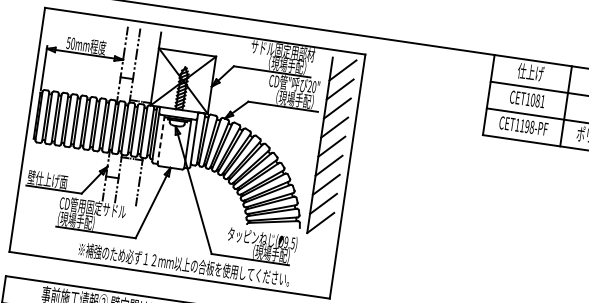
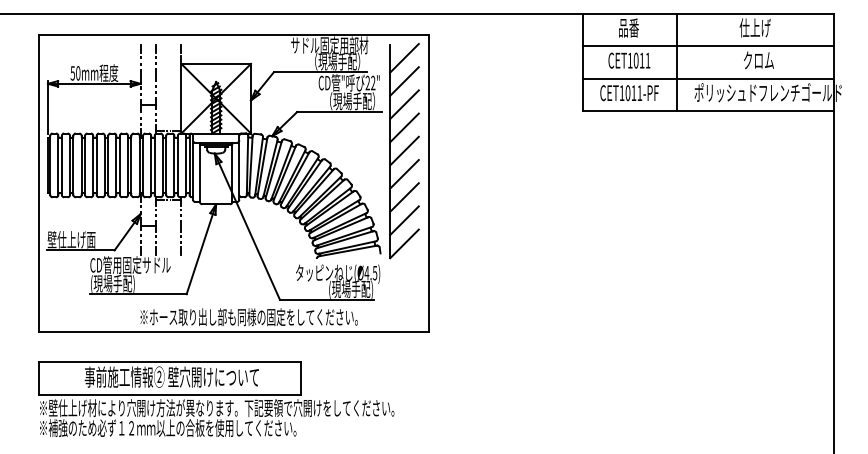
text: (530, 72) -> (628, 27), 仕上げ -> 品番
text: (314, 87) -> (373, 83), 20" -> 22"
text: (537, 100) -> (641, 60), CET1081 -> CET1011
text: (526, 126) -> (633, 93), CET1198-PF -> CET1011-PF
line: (160, 139) -> (199, 172), dashed -> solid
text: (286, 241) -> (366, 272), (Ø9.5) -> (Ø4.5)
text: (184, 264) -> (249, 317), ※補強のため必ず１２ｍｍ以上の合板を使用してください。 -> ※ホース取り出し部も同様の固定をしてください。

